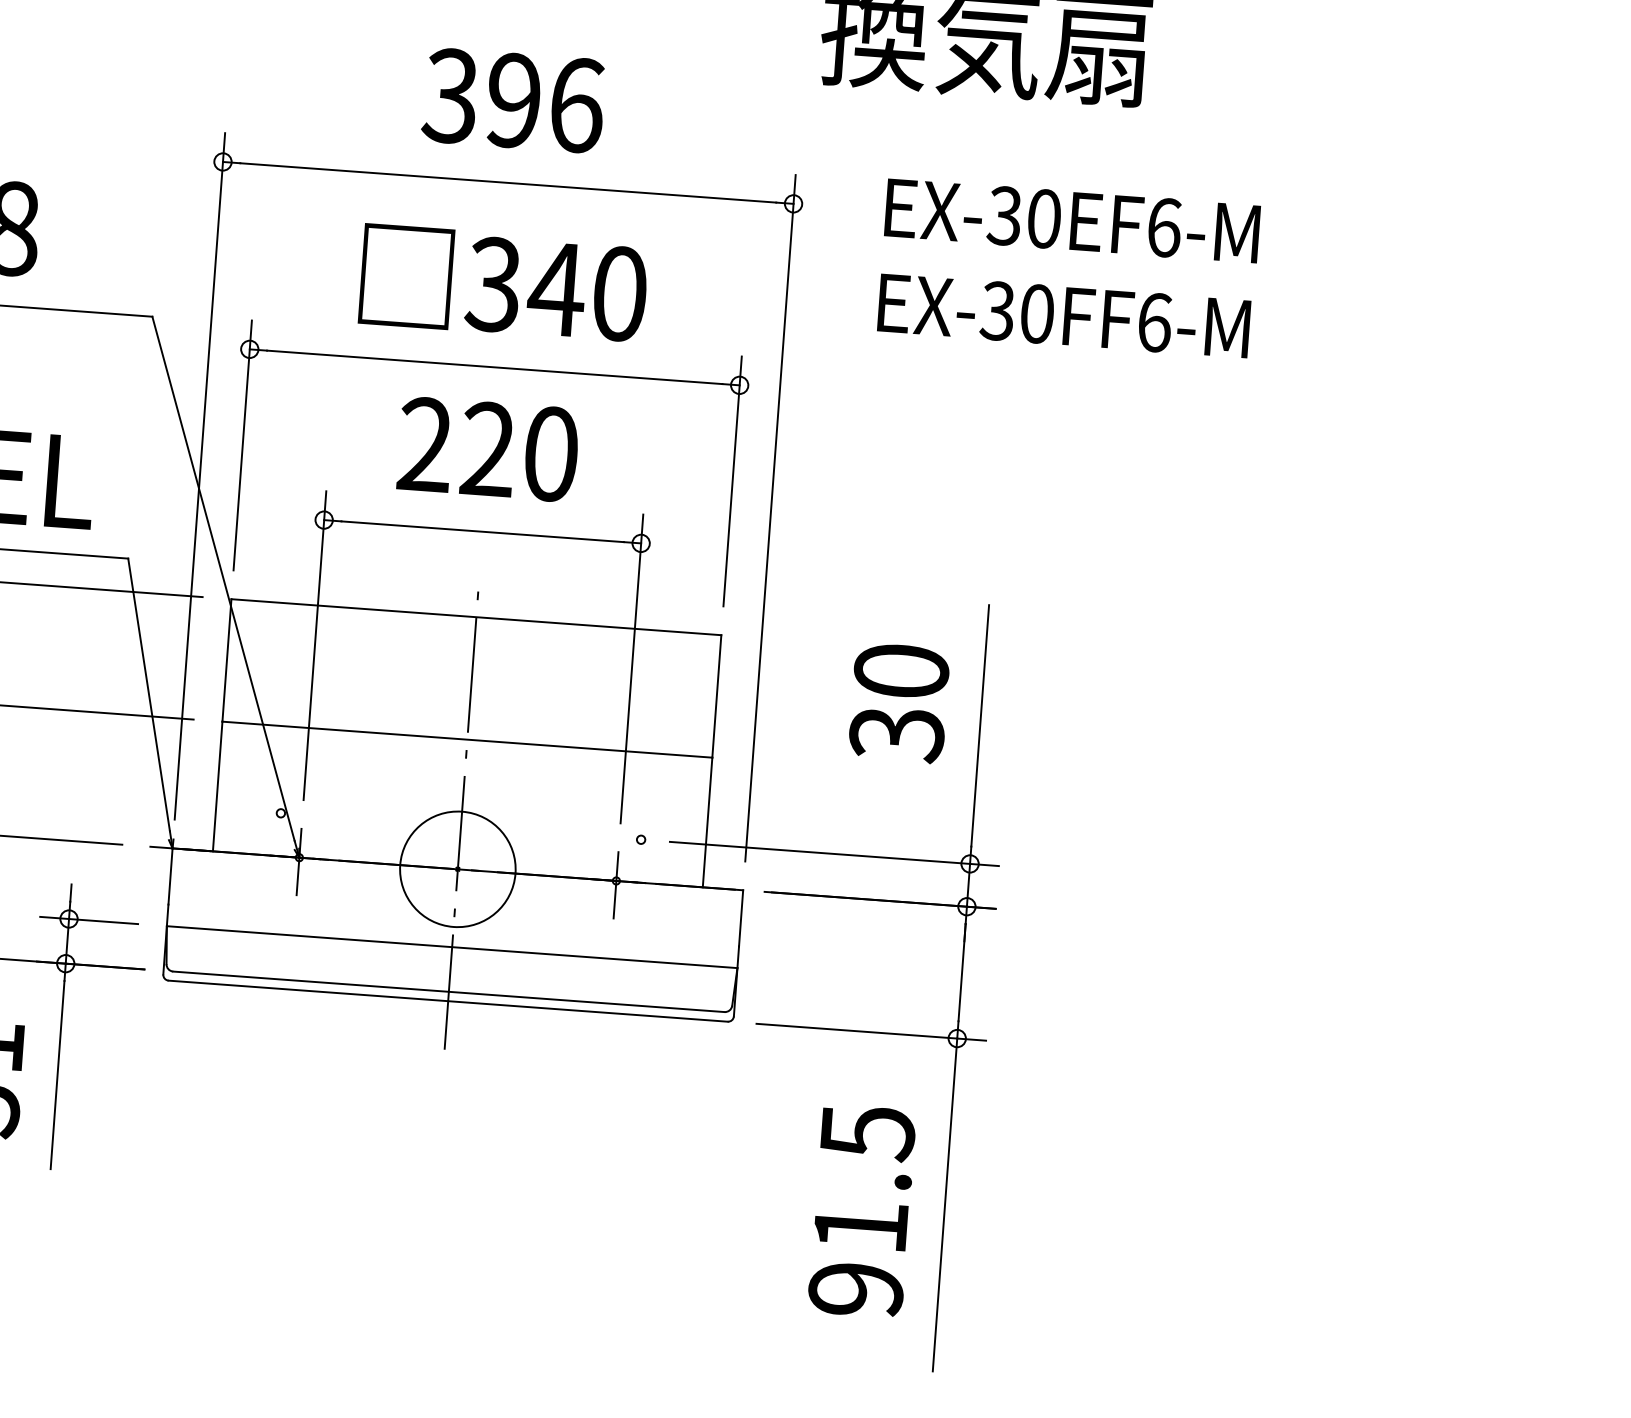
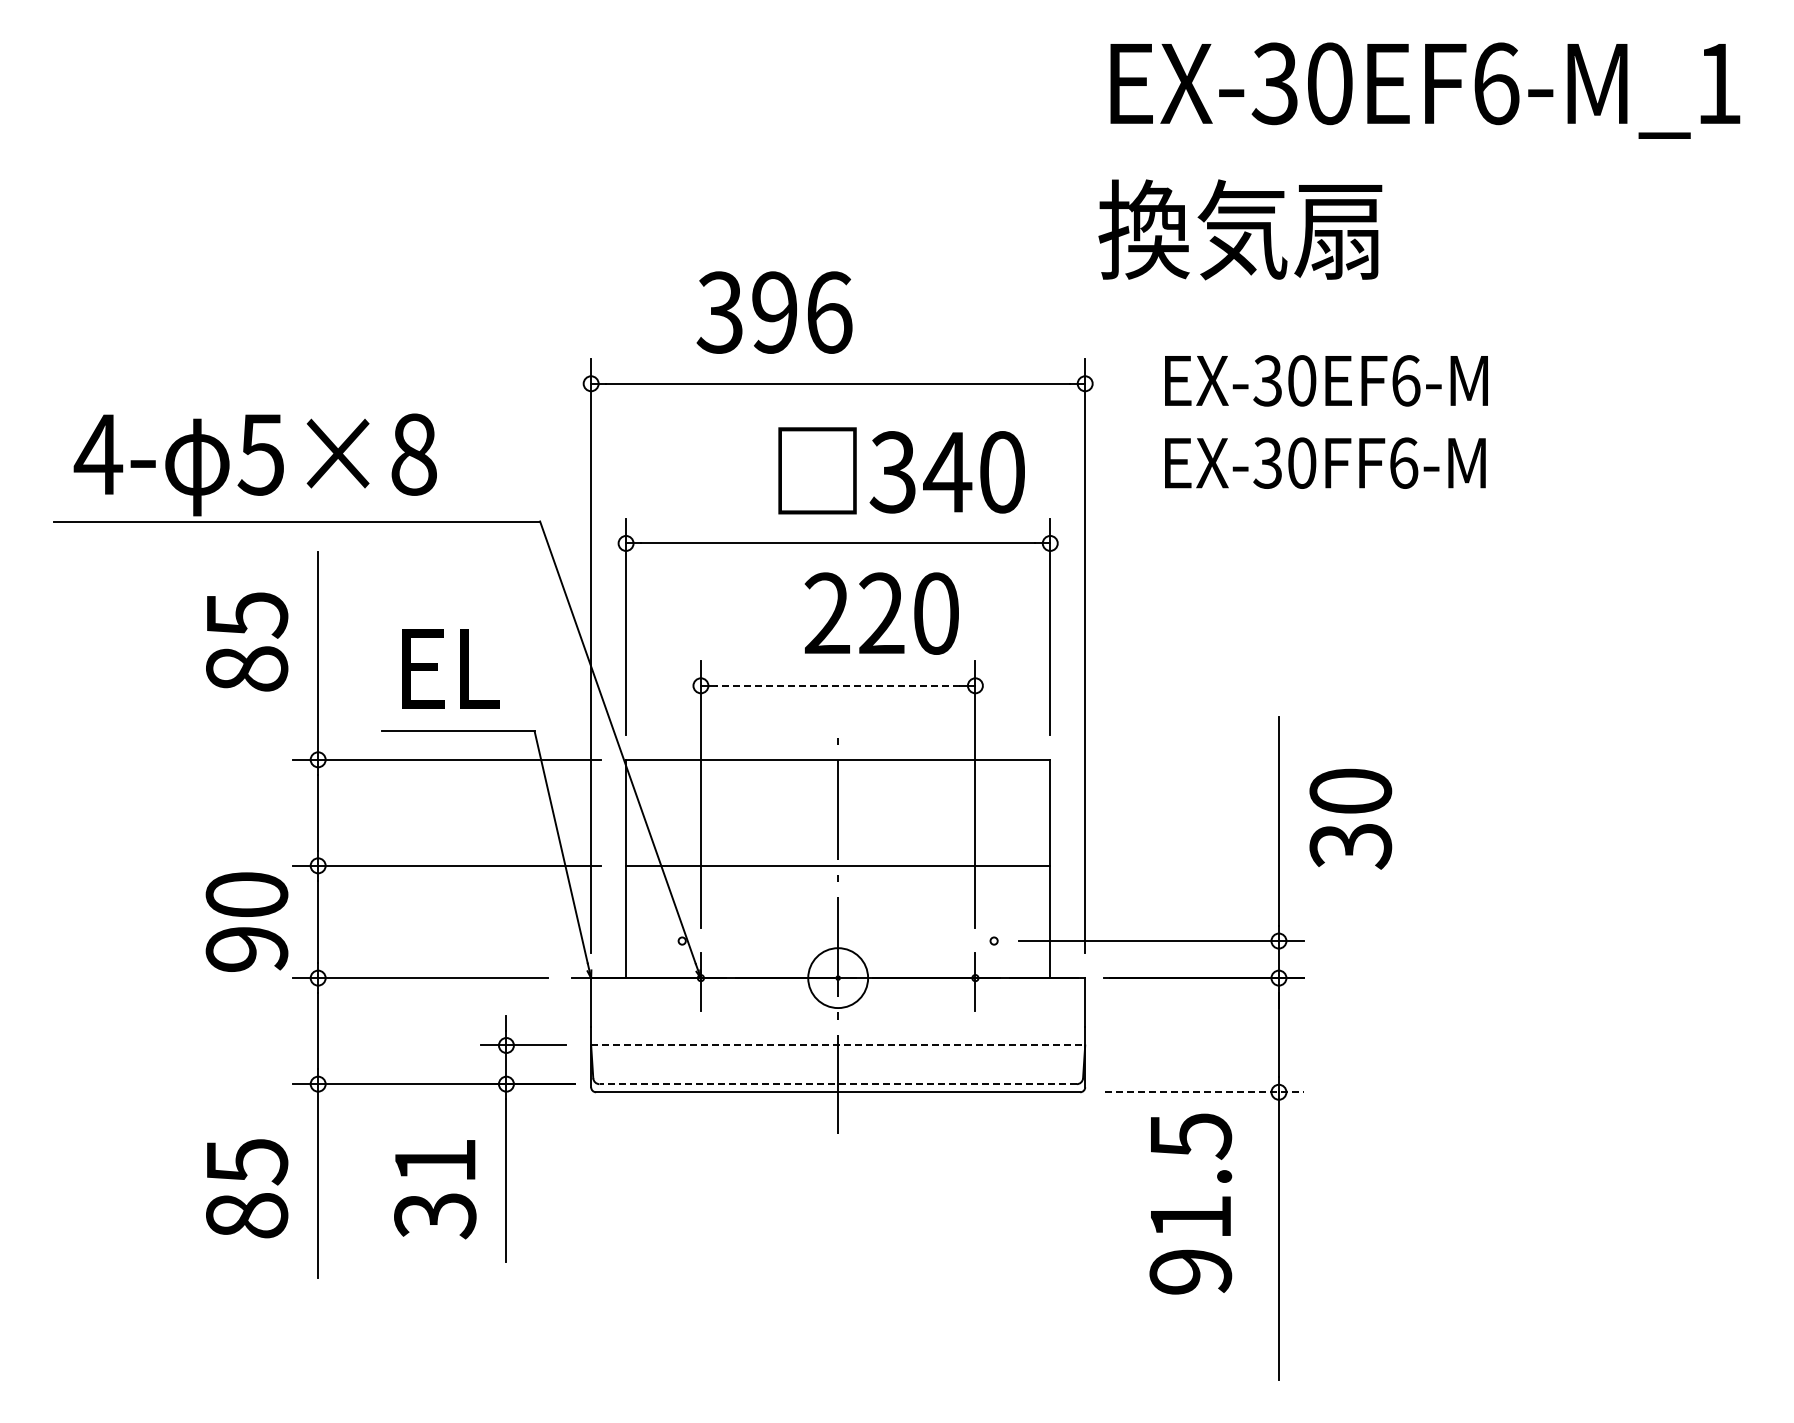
text: (513, 100) -> (774, 312), moved
text: (503, 283) -> (901, 470), moved
text: (487, 449) -> (881, 613), moved
line: (481, 531) -> (837, 685), solid -> dashed
text: (898, 702) -> (1350, 818), moved
circle: (458, 869) -> (838, 978), size x0.6
line: (452, 947) -> (838, 1045), solid -> dashed
line: (449, 992) -> (838, 1084), solid -> dashed
line: (872, 1032) -> (1205, 1092), solid -> dashed
text: (861, 1210) -> (1190, 1203), moved

